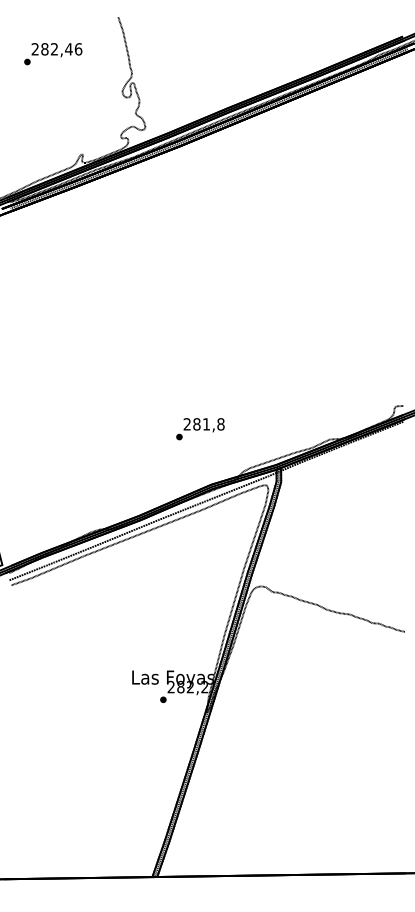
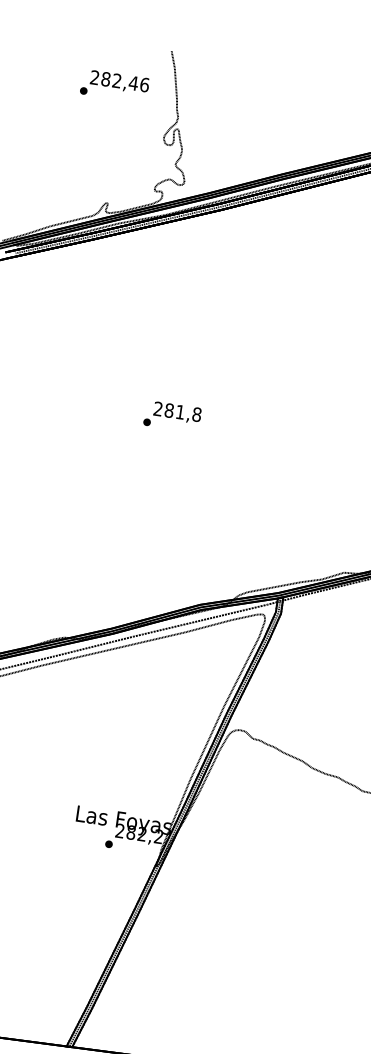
text: (53, 54) -> (115, 86), moved
text: (200, 429) -> (172, 417), moved

